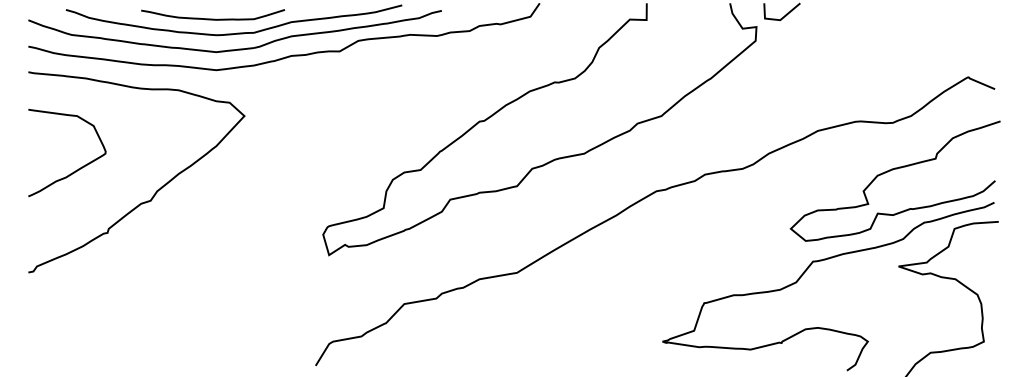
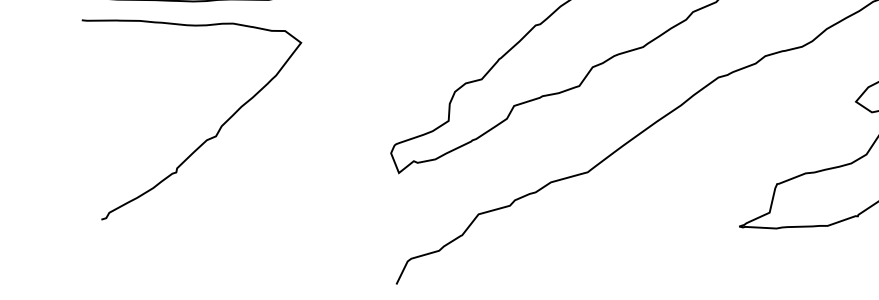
curve: (76, 169) -> (139, 112), removed

